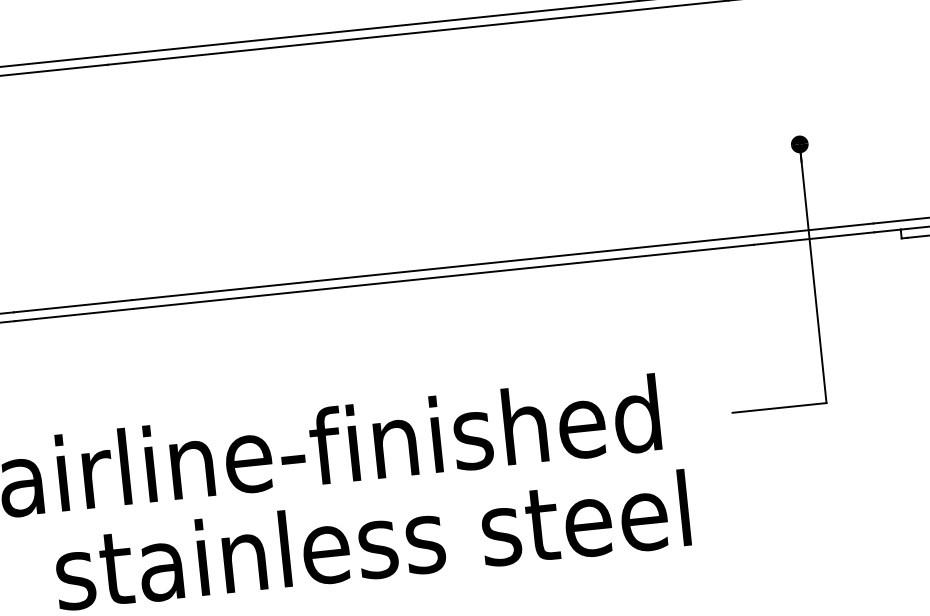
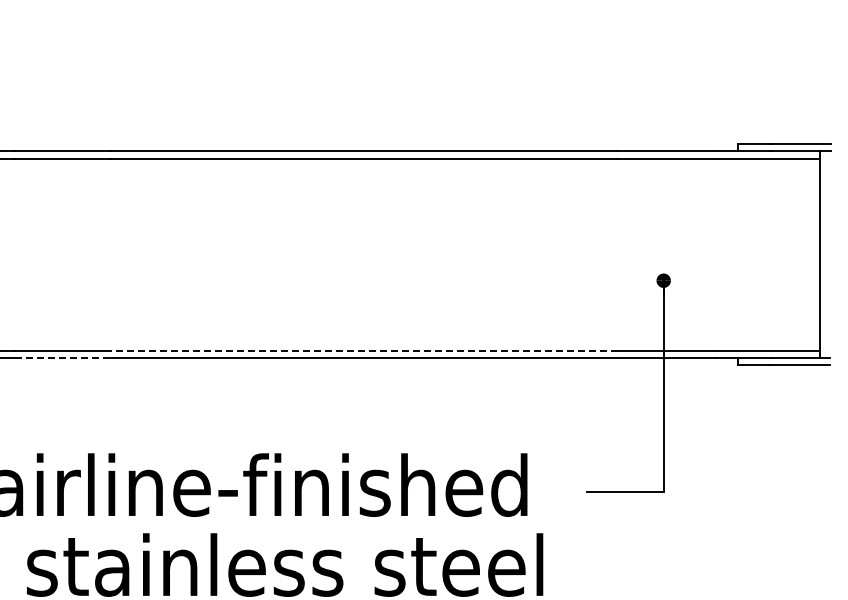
line: (442, 267) -> (364, 350), solid -> dashed
line: (74, 315) -> (63, 358), solid -> dashed

